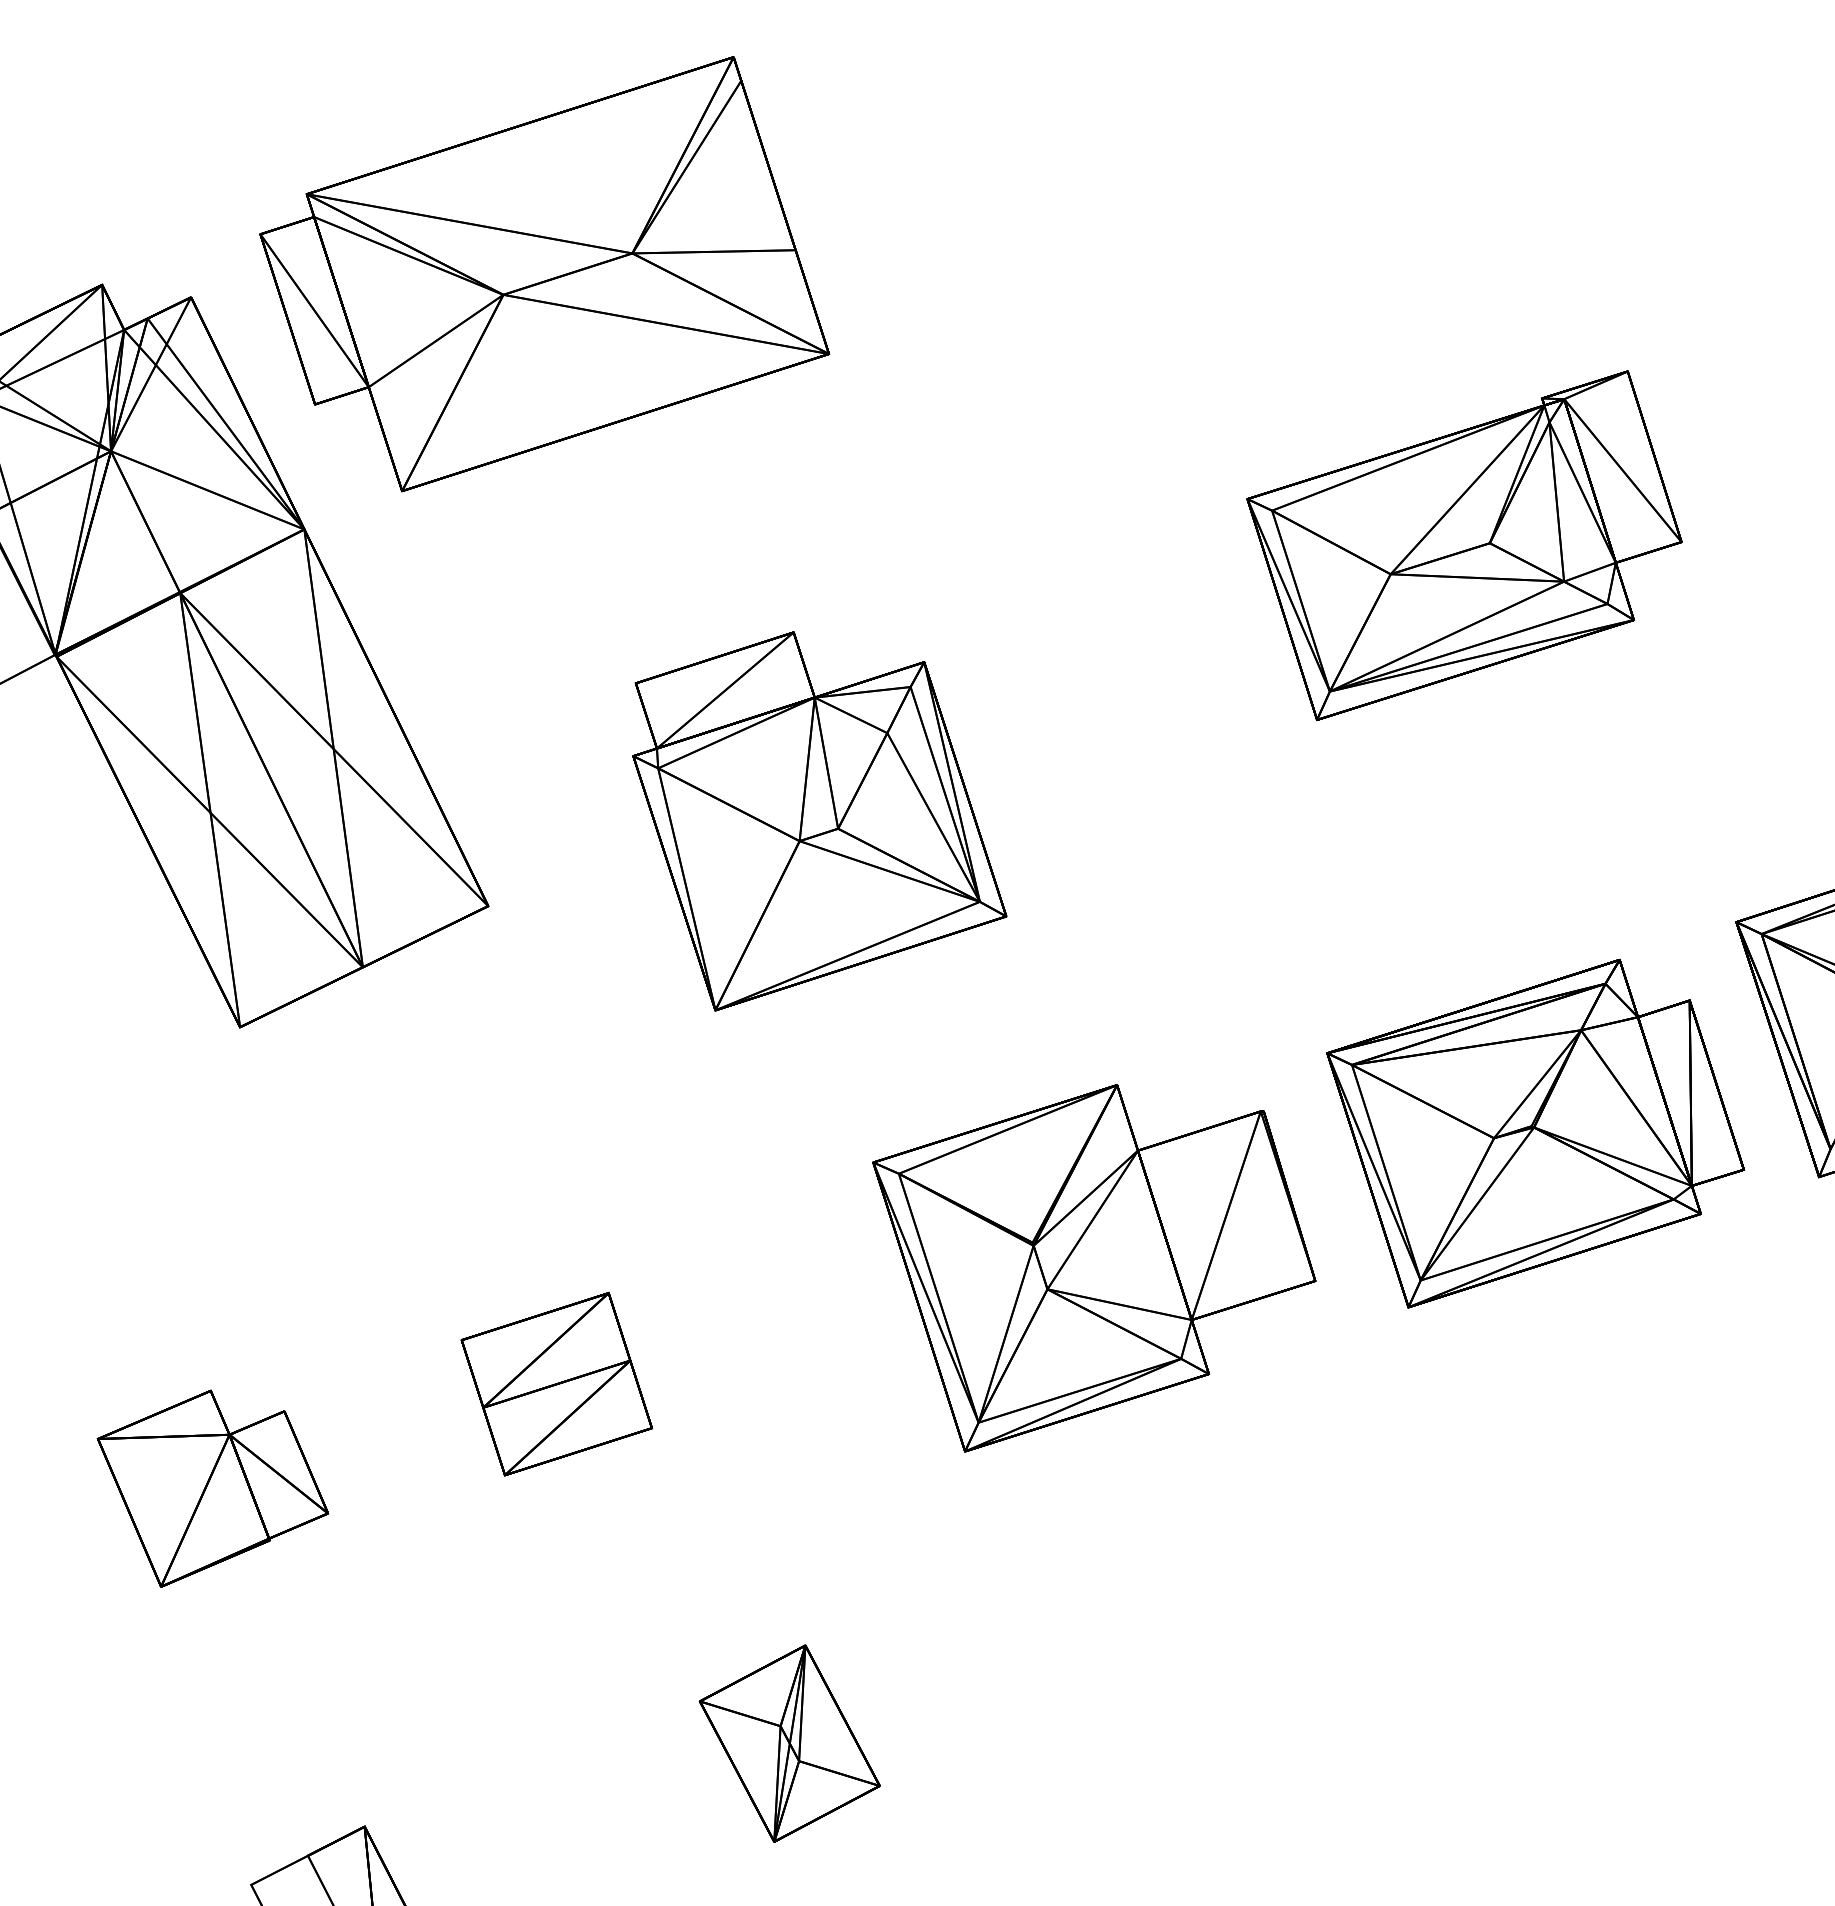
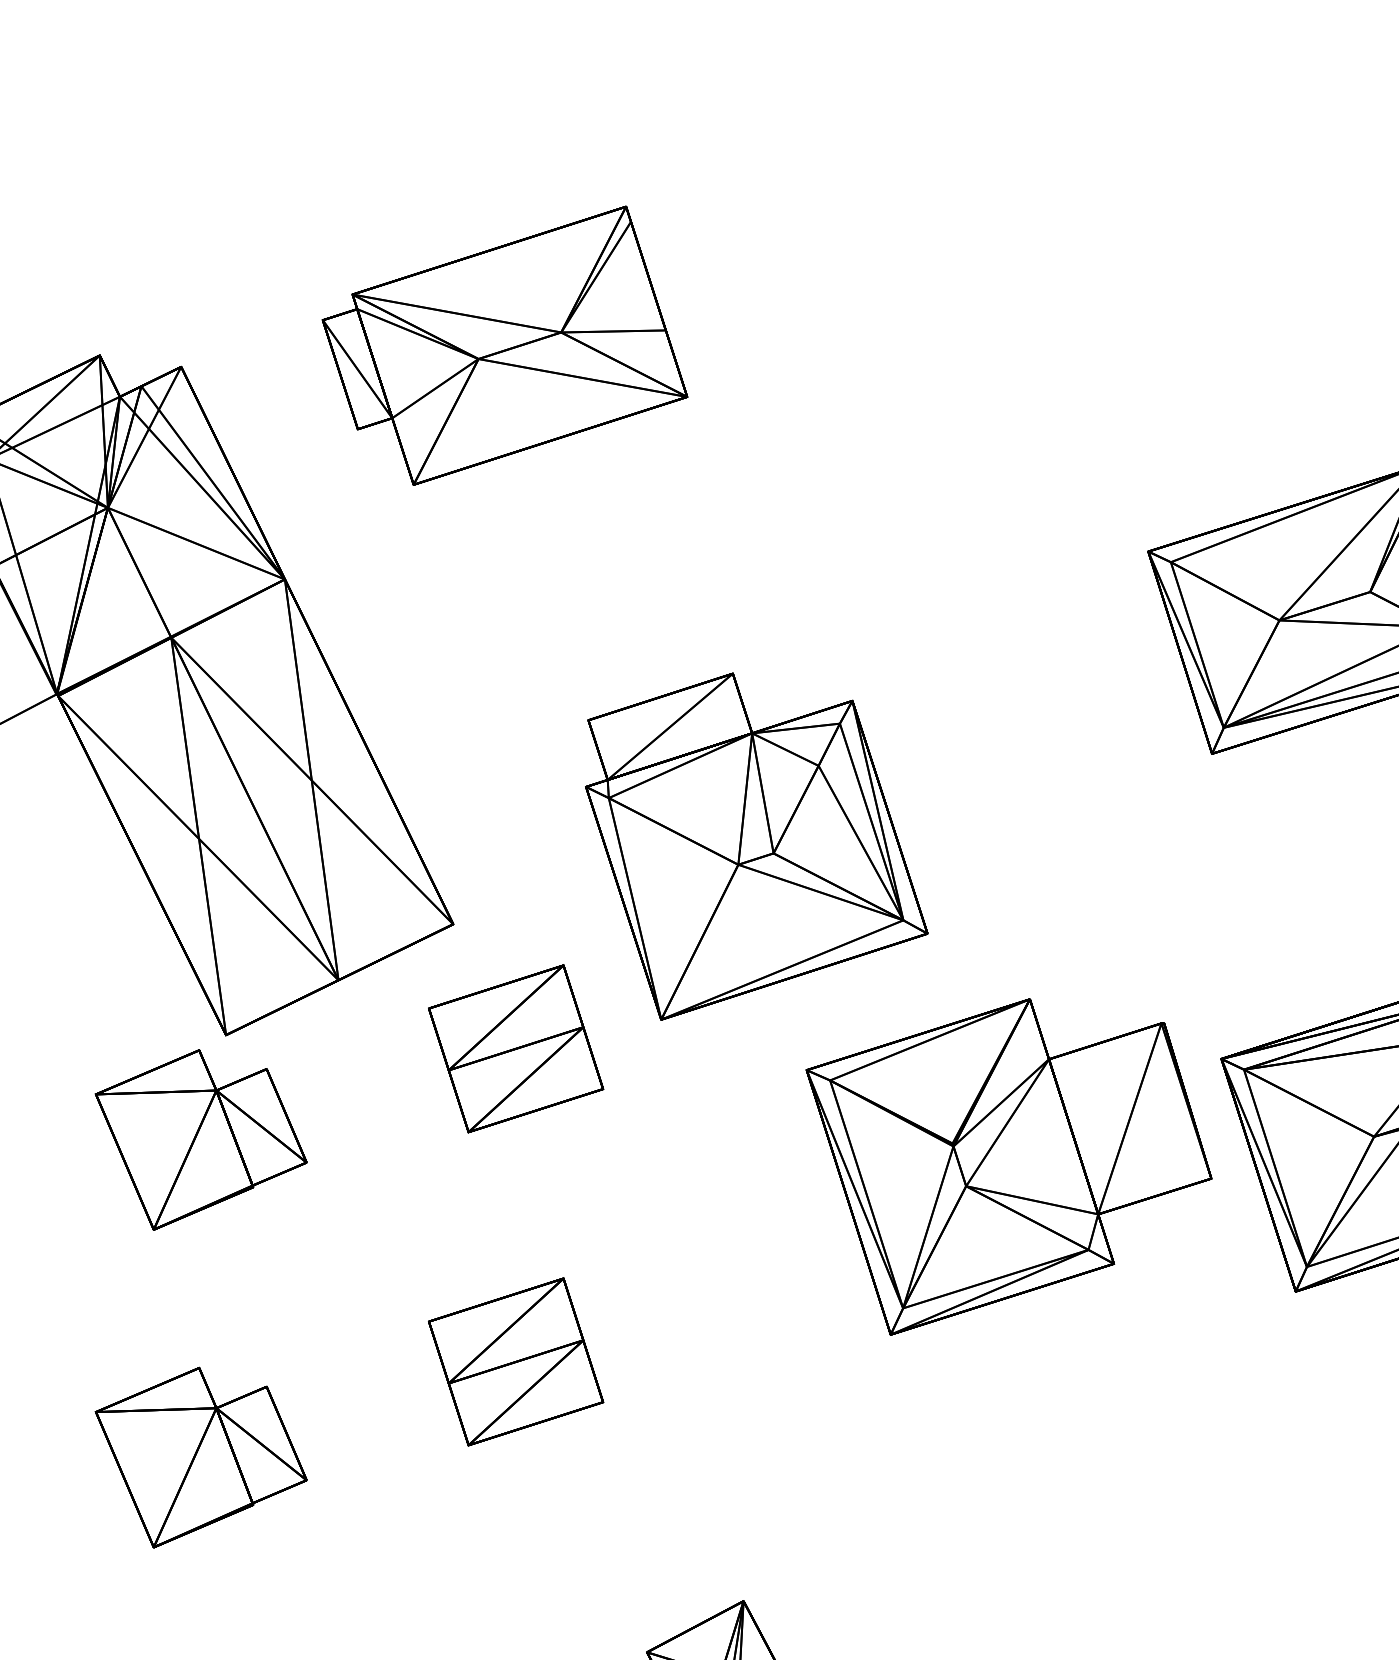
part: (544, 274) -> (504, 345), size x0.7
part: (556, 1041) -> (515, 1048), added
part: (212, 1141) -> (200, 1139), added
part: (1094, 1268) -> (1009, 1167), moved

